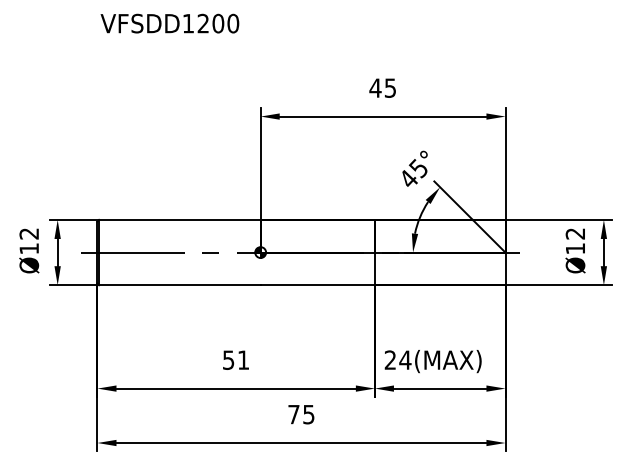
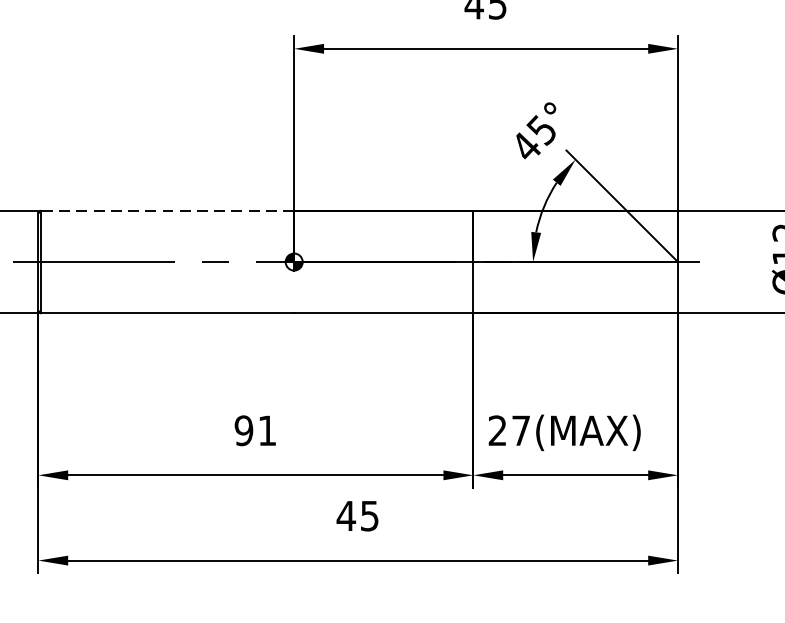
line: (179, 219) -> (166, 210), solid -> dashed
text: (228, 359) -> (243, 429), 51 -> 91
text: (405, 359) -> (521, 429), 24(MAX) -> 27(MAX)
text: (293, 414) -> (345, 515), 75 -> 45

